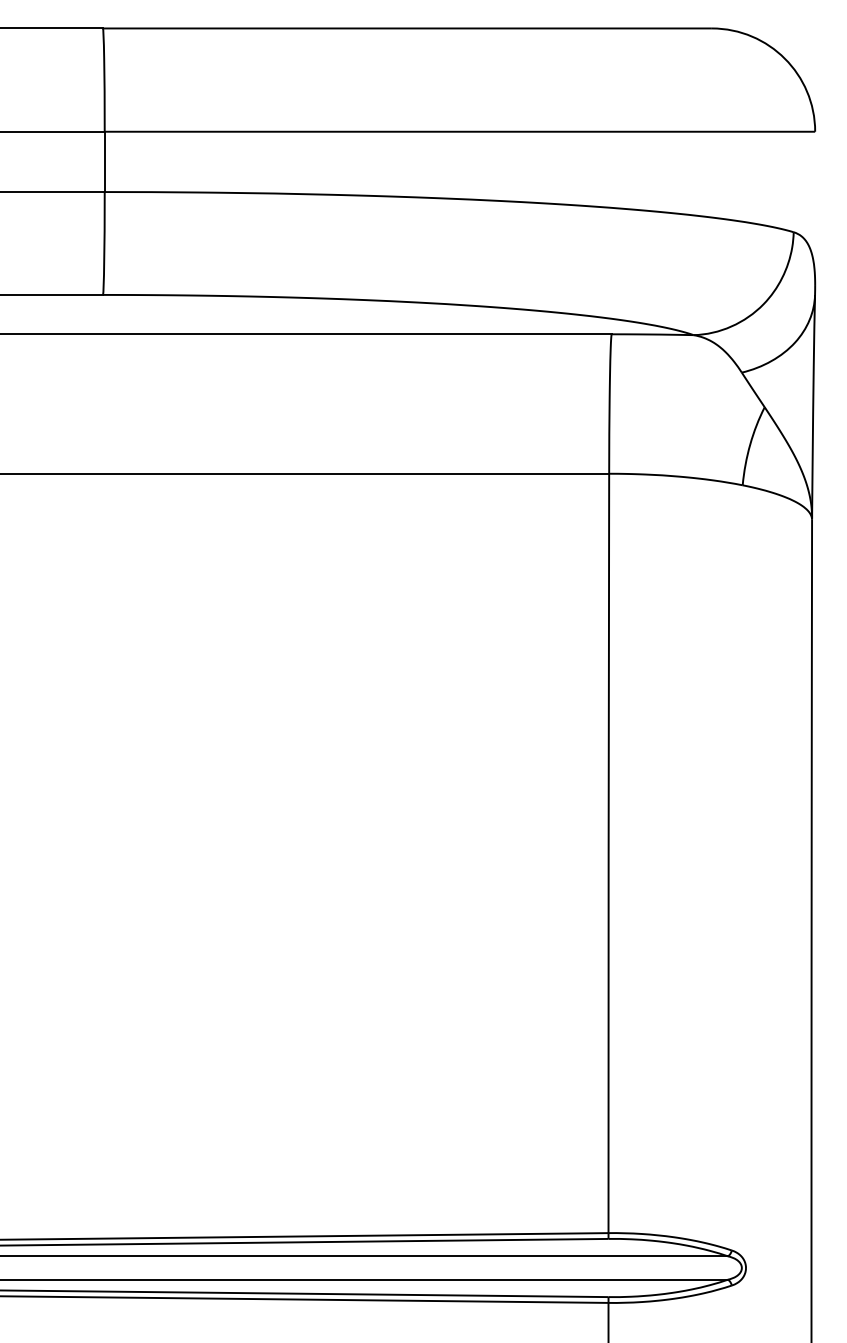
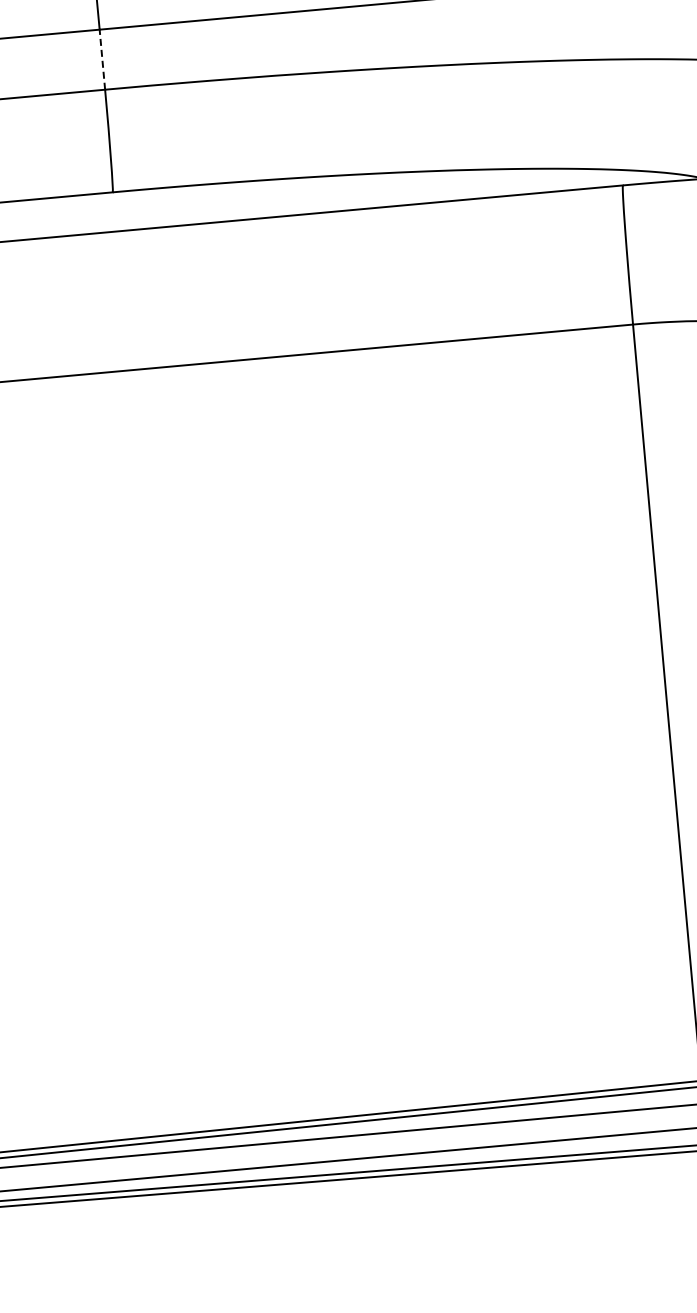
line: (104, 161) -> (102, 59), solid -> dashed

